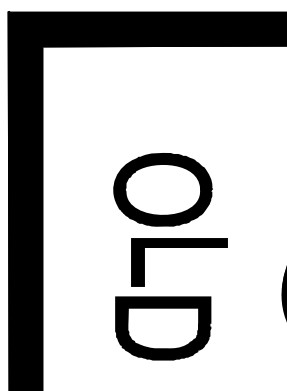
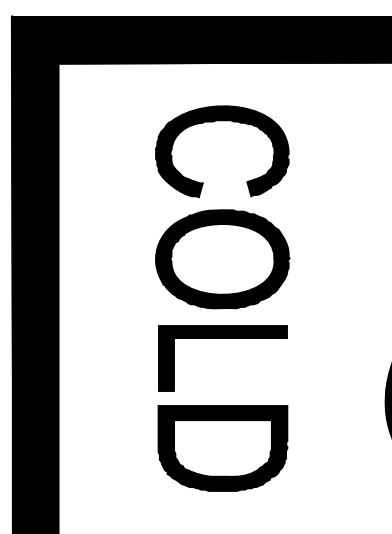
part: (162, 88) -> (222, 121), added
part: (179, 247) -> (222, 338), moved

